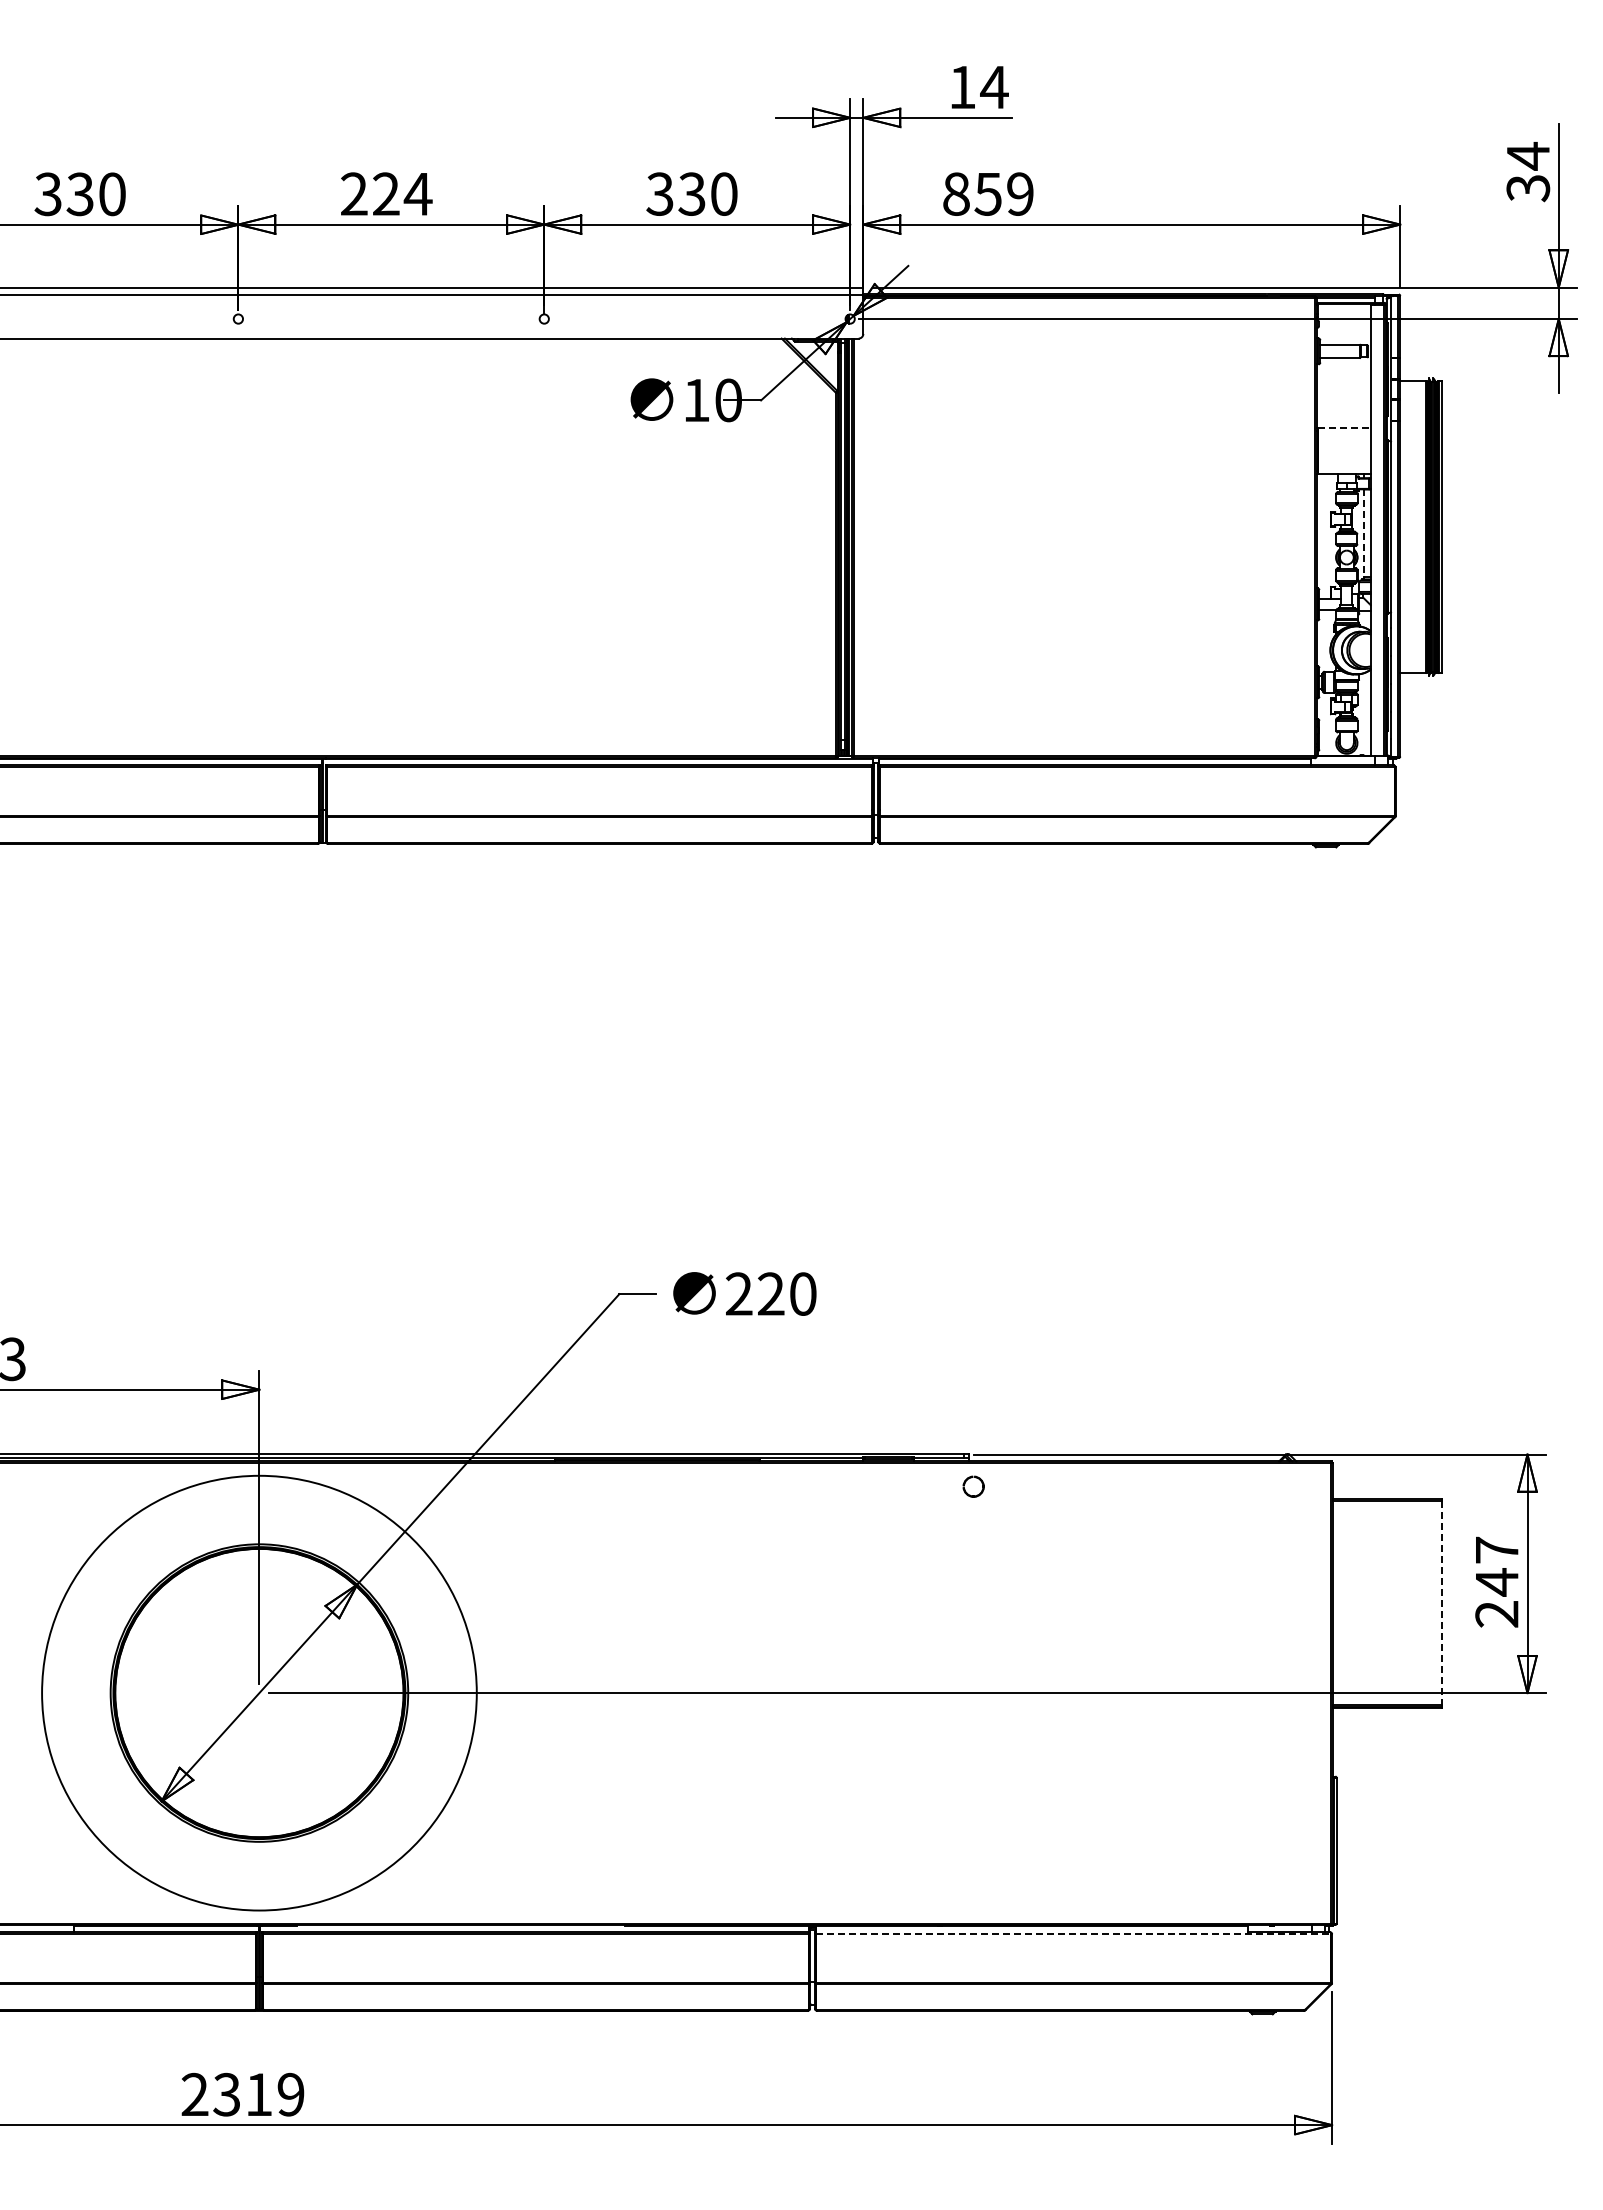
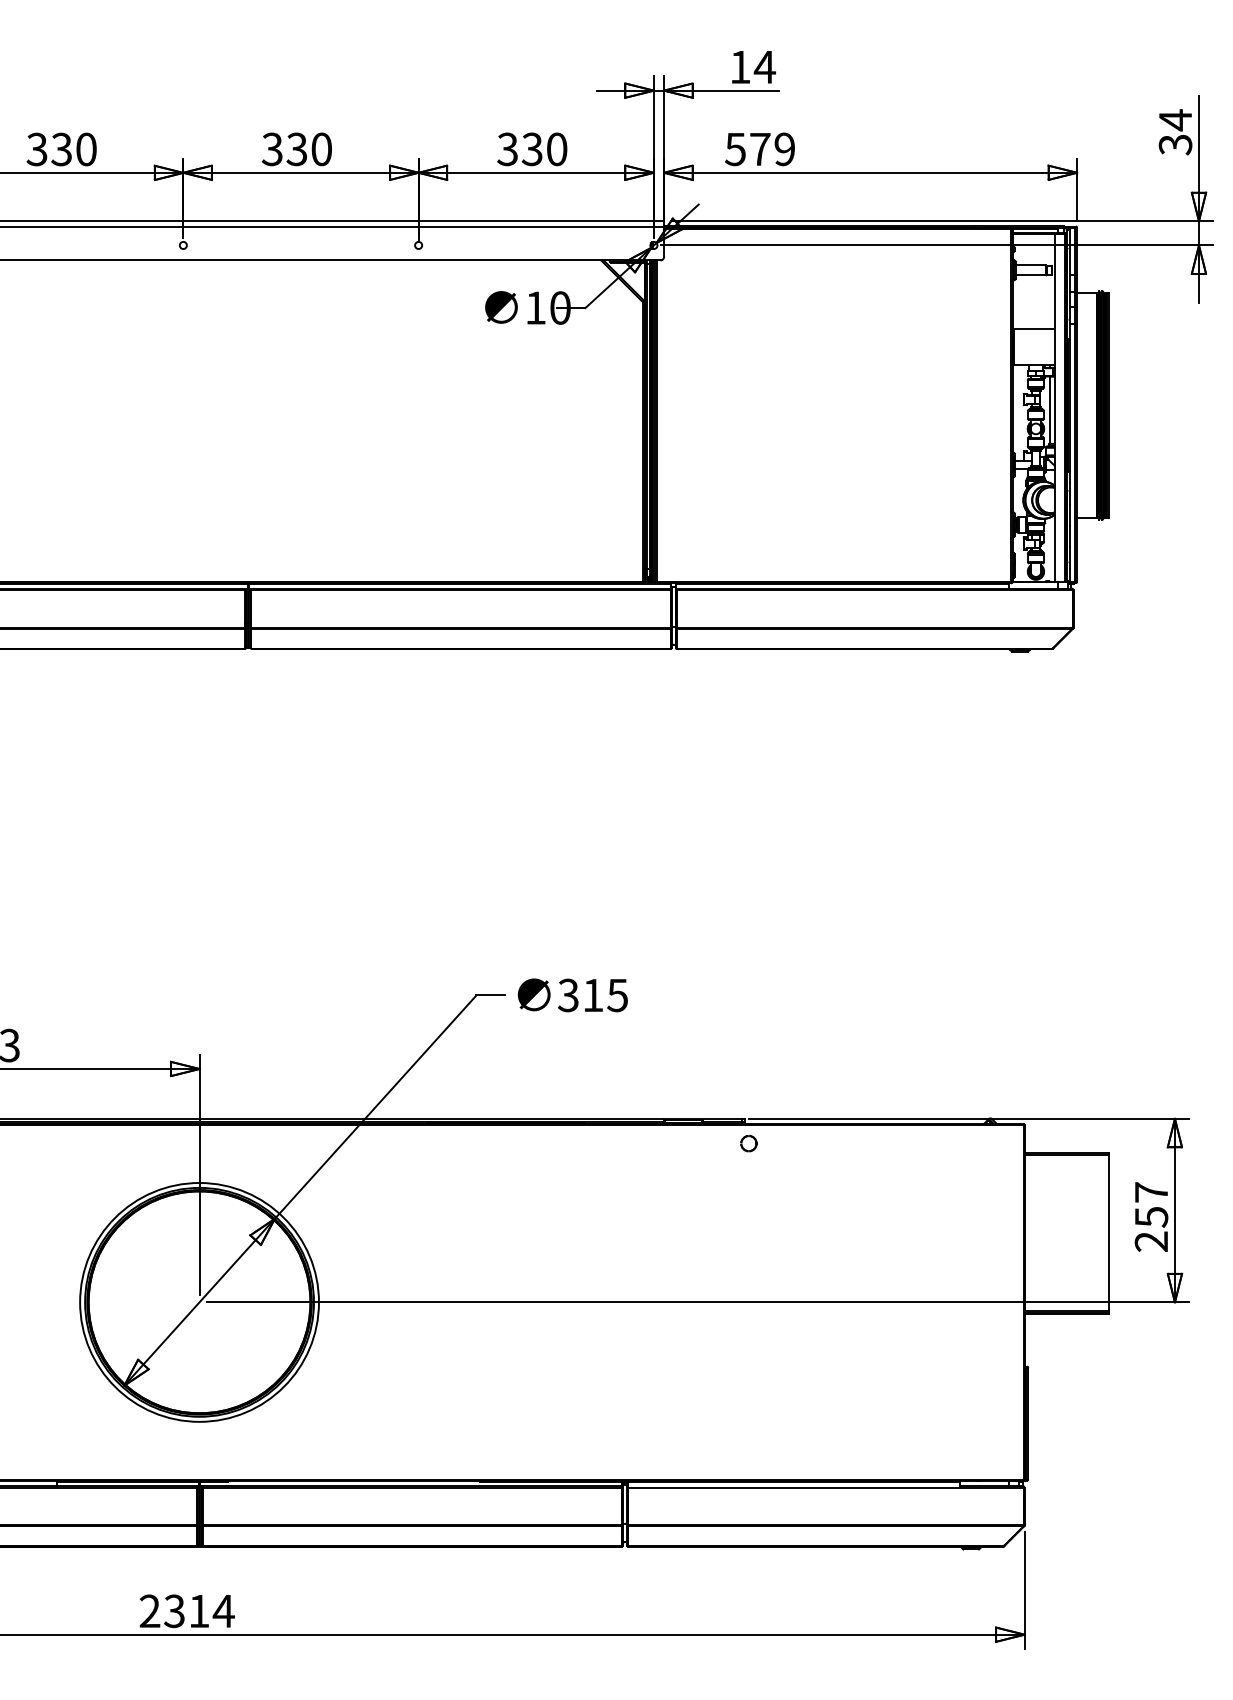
text: (386, 193) -> (297, 148), 224 -> 330
text: (971, 193) -> (747, 148), 859 -> 579
line: (1345, 427) -> (1034, 328), dashed -> solid
line: (1364, 533) -> (1049, 410), dashed -> solid
text: (770, 1293) -> (592, 994), 220 -> 315
text: (1497, 1582) -> (1151, 1217), 247 -> 257
line: (1442, 1602) -> (1109, 1232), dashed -> solid
circle: (259, 1692) -> (199, 1301), size x0.71
line: (1073, 1934) -> (825, 1488), dashed -> solid
text: (290, 2094) -> (223, 1611), 2319 -> 2314

